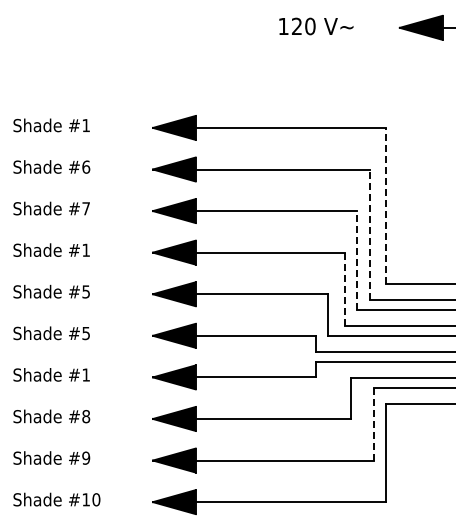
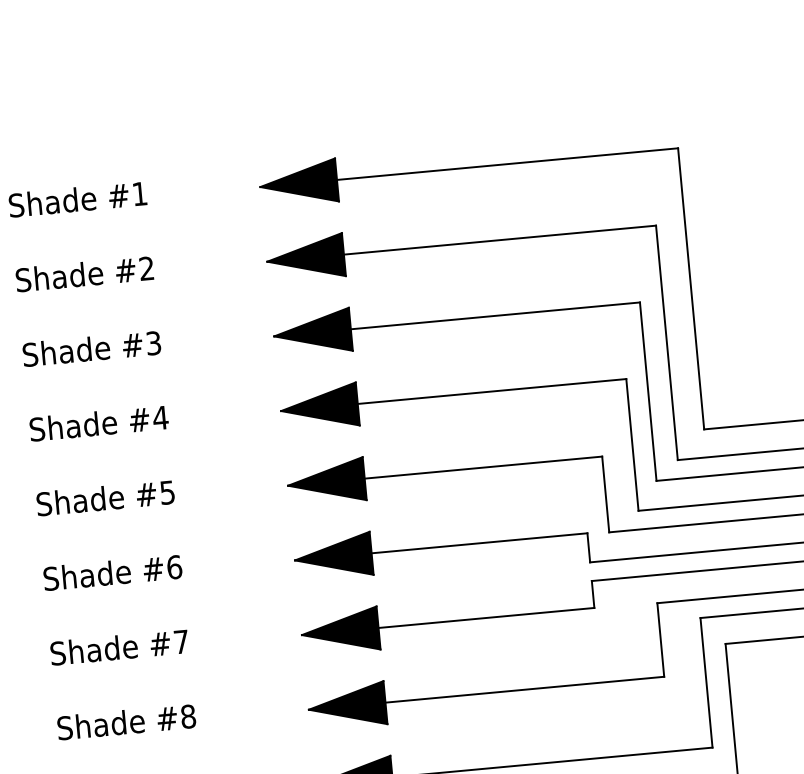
text: (86, 166) -> (147, 267), #6 -> #2
line: (385, 205) -> (690, 287), dashed -> solid
text: (85, 208) -> (152, 342), #7 -> #3
line: (369, 234) -> (666, 342), dashed -> solid
text: (86, 249) -> (161, 416), #1 -> #4
line: (356, 260) -> (647, 391), dashed -> solid
line: (345, 289) -> (632, 445), dashed -> solid
text: (86, 333) -> (175, 567), #5 -> #6
text: (85, 374) -> (180, 641), #1 -> #7
line: (373, 424) -> (705, 682), dashed -> solid

